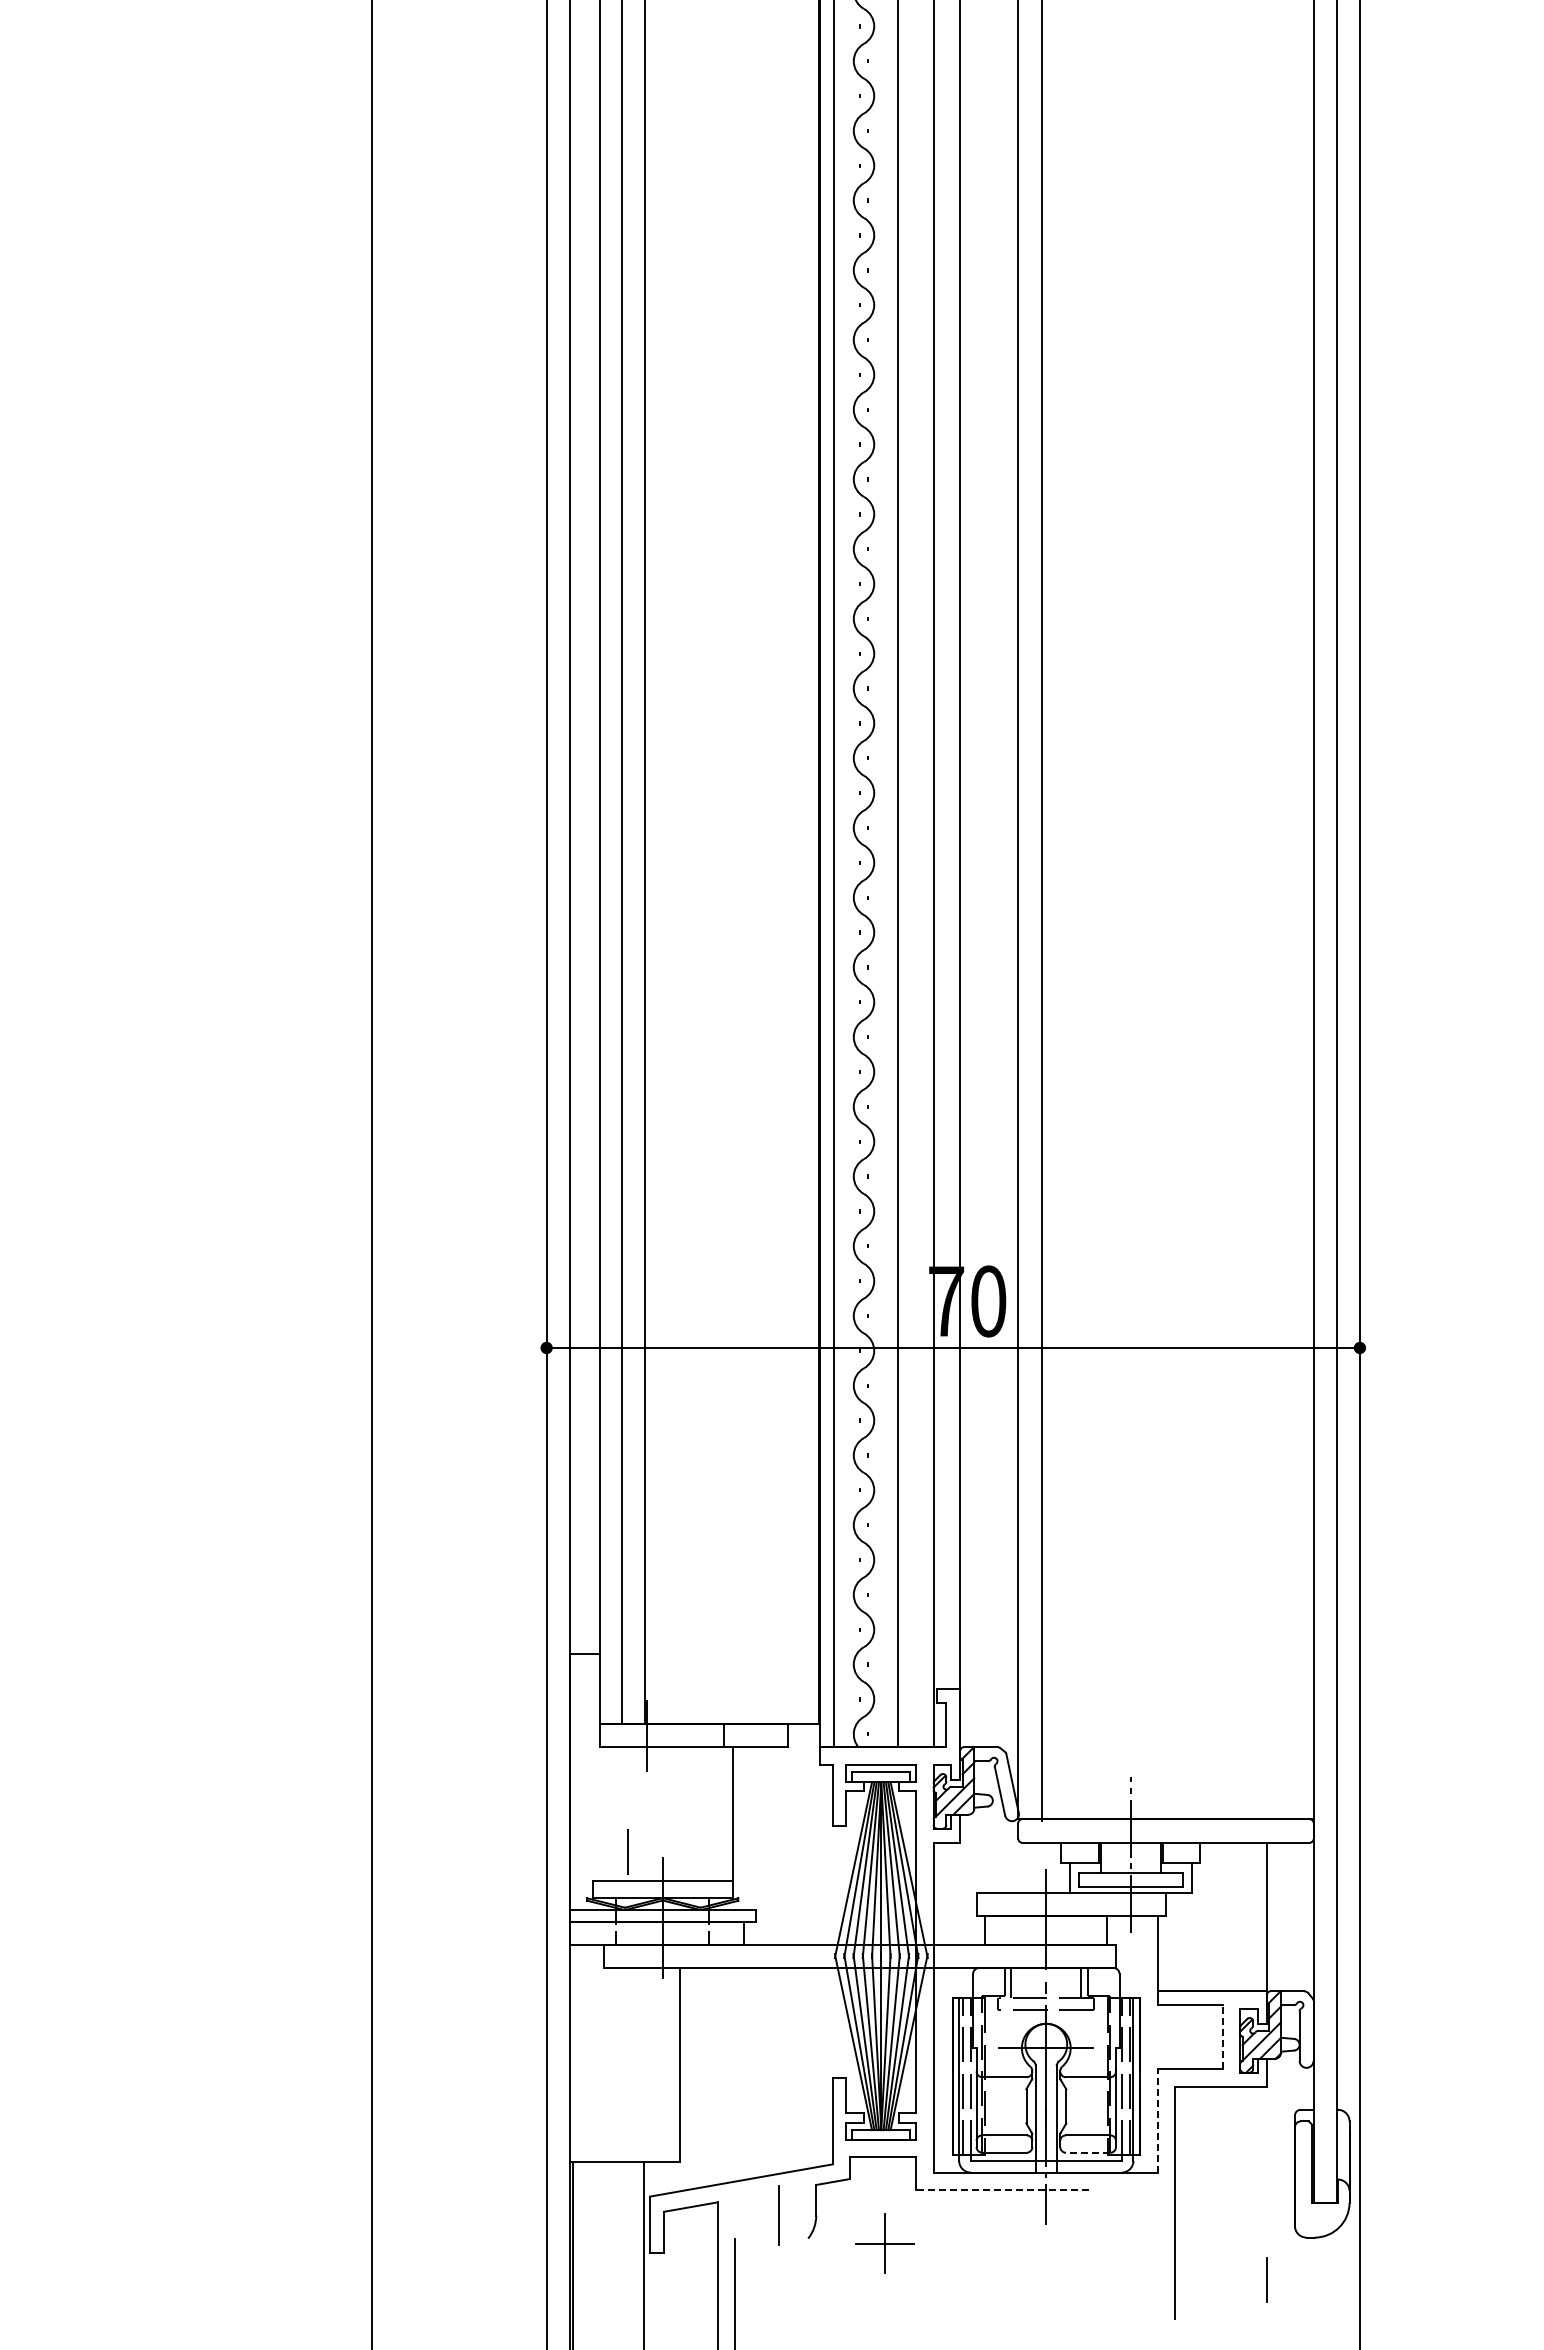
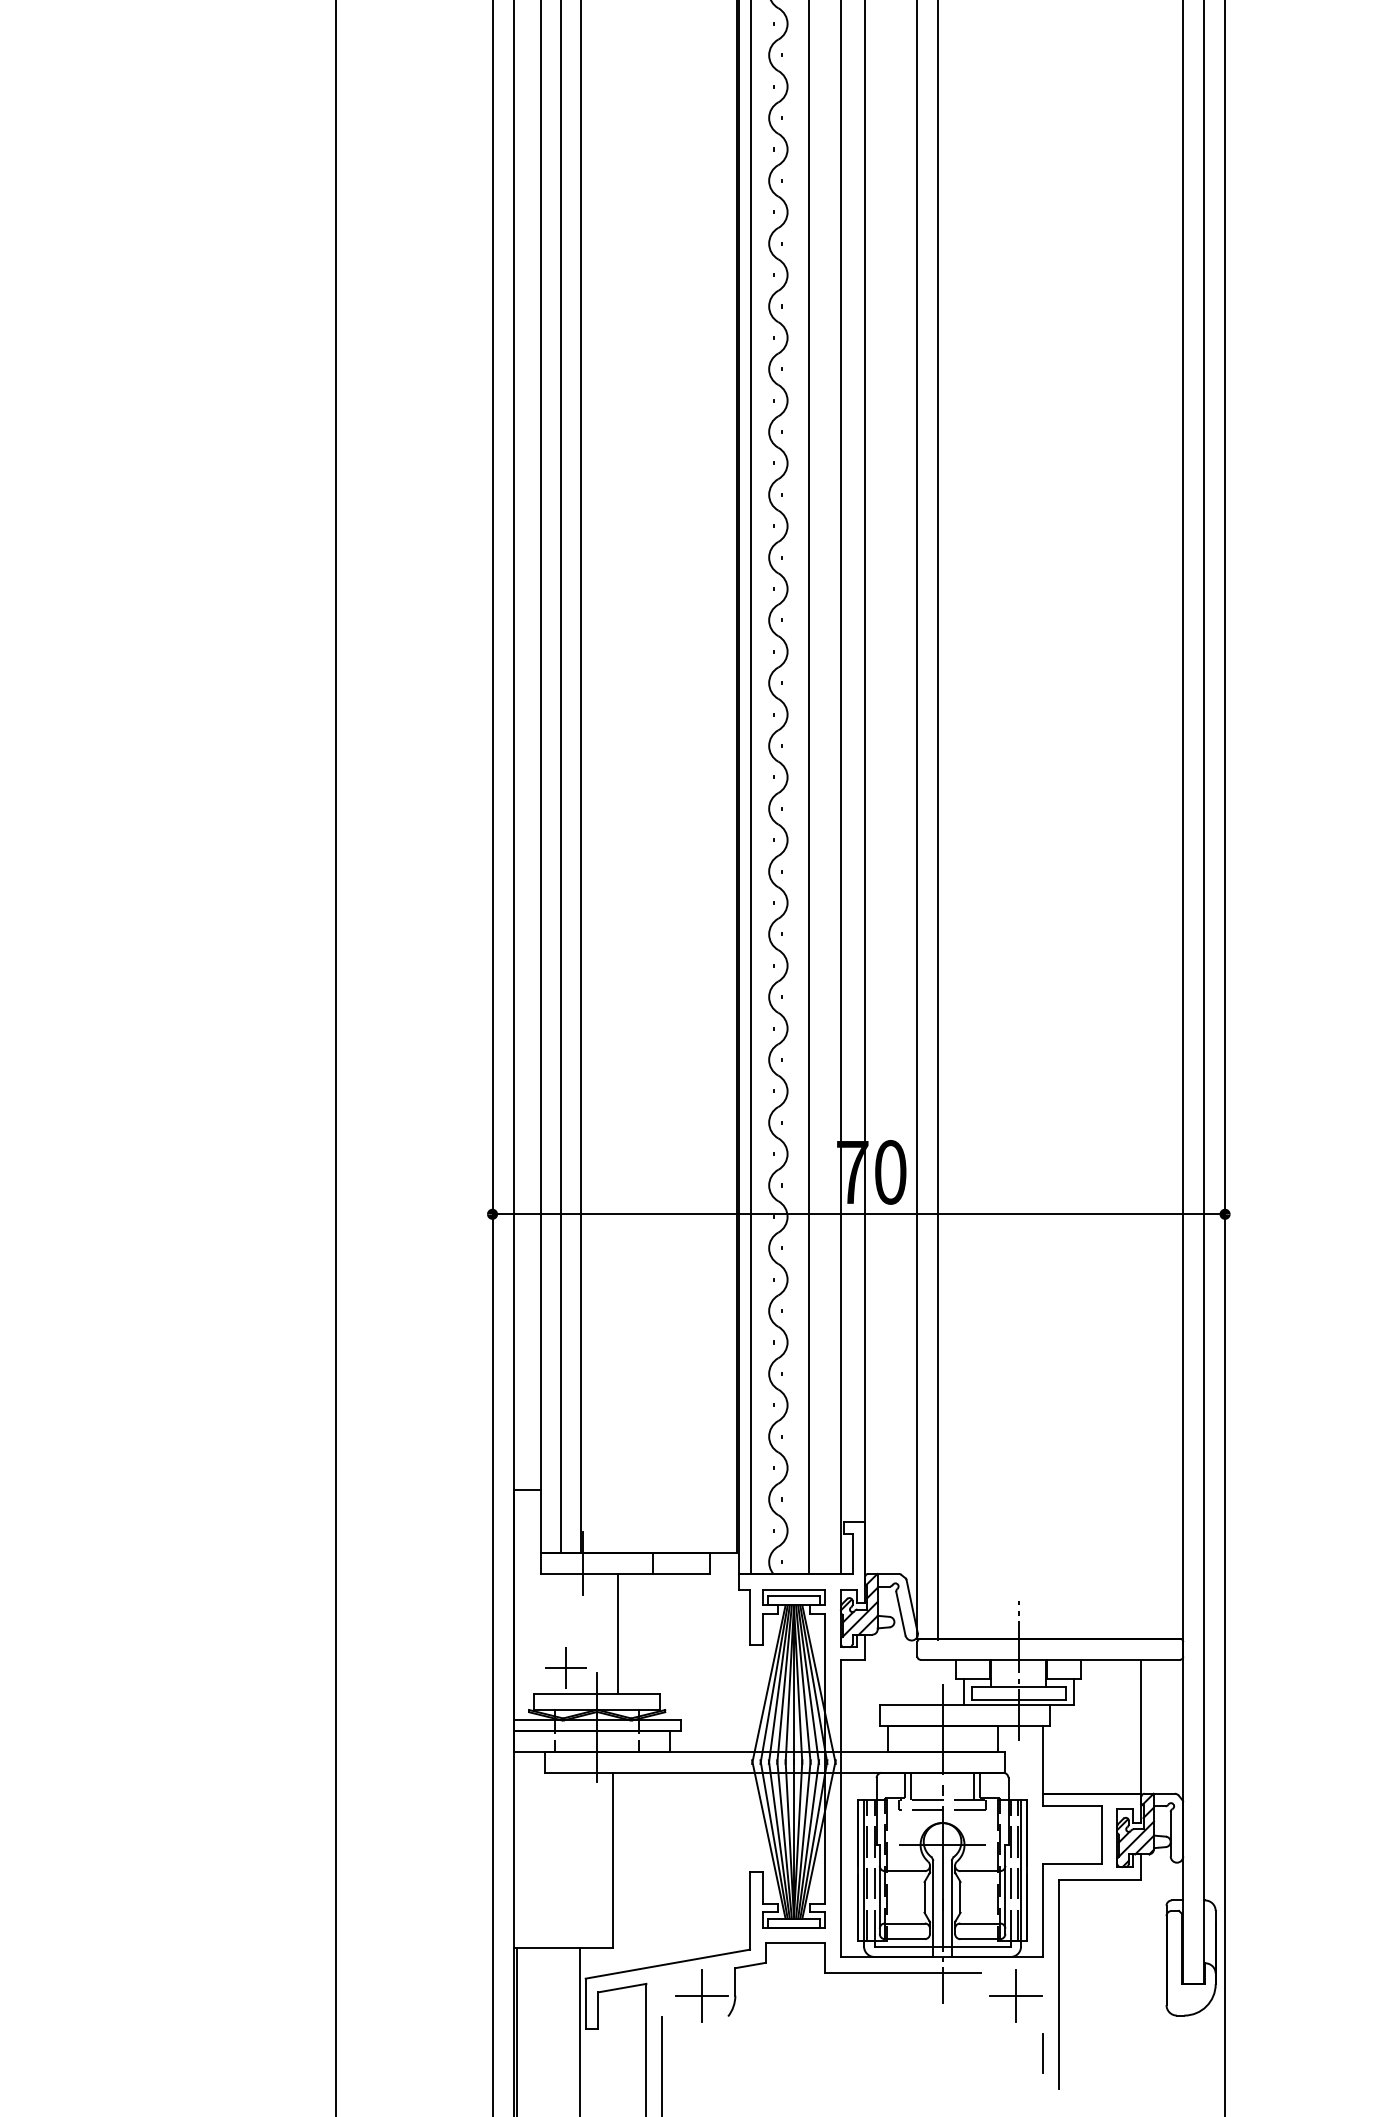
line: (733, 1813) -> (618, 1633), moved
line: (627, 1851) -> (565, 1667), added
line: (1222, 2037) -> (1101, 1835), dashed -> solid
line: (1157, 2120) -> (1042, 1910), dashed -> solid
line: (1087, 2152) -> (979, 1938), dashed -> solid
line: (1002, 2189) -> (903, 1972), dashed -> solid
line: (779, 2215) -> (702, 1995), added
part: (884, 2243) -> (1015, 1995), moved
line: (1266, 2279) -> (1042, 2053), moved

